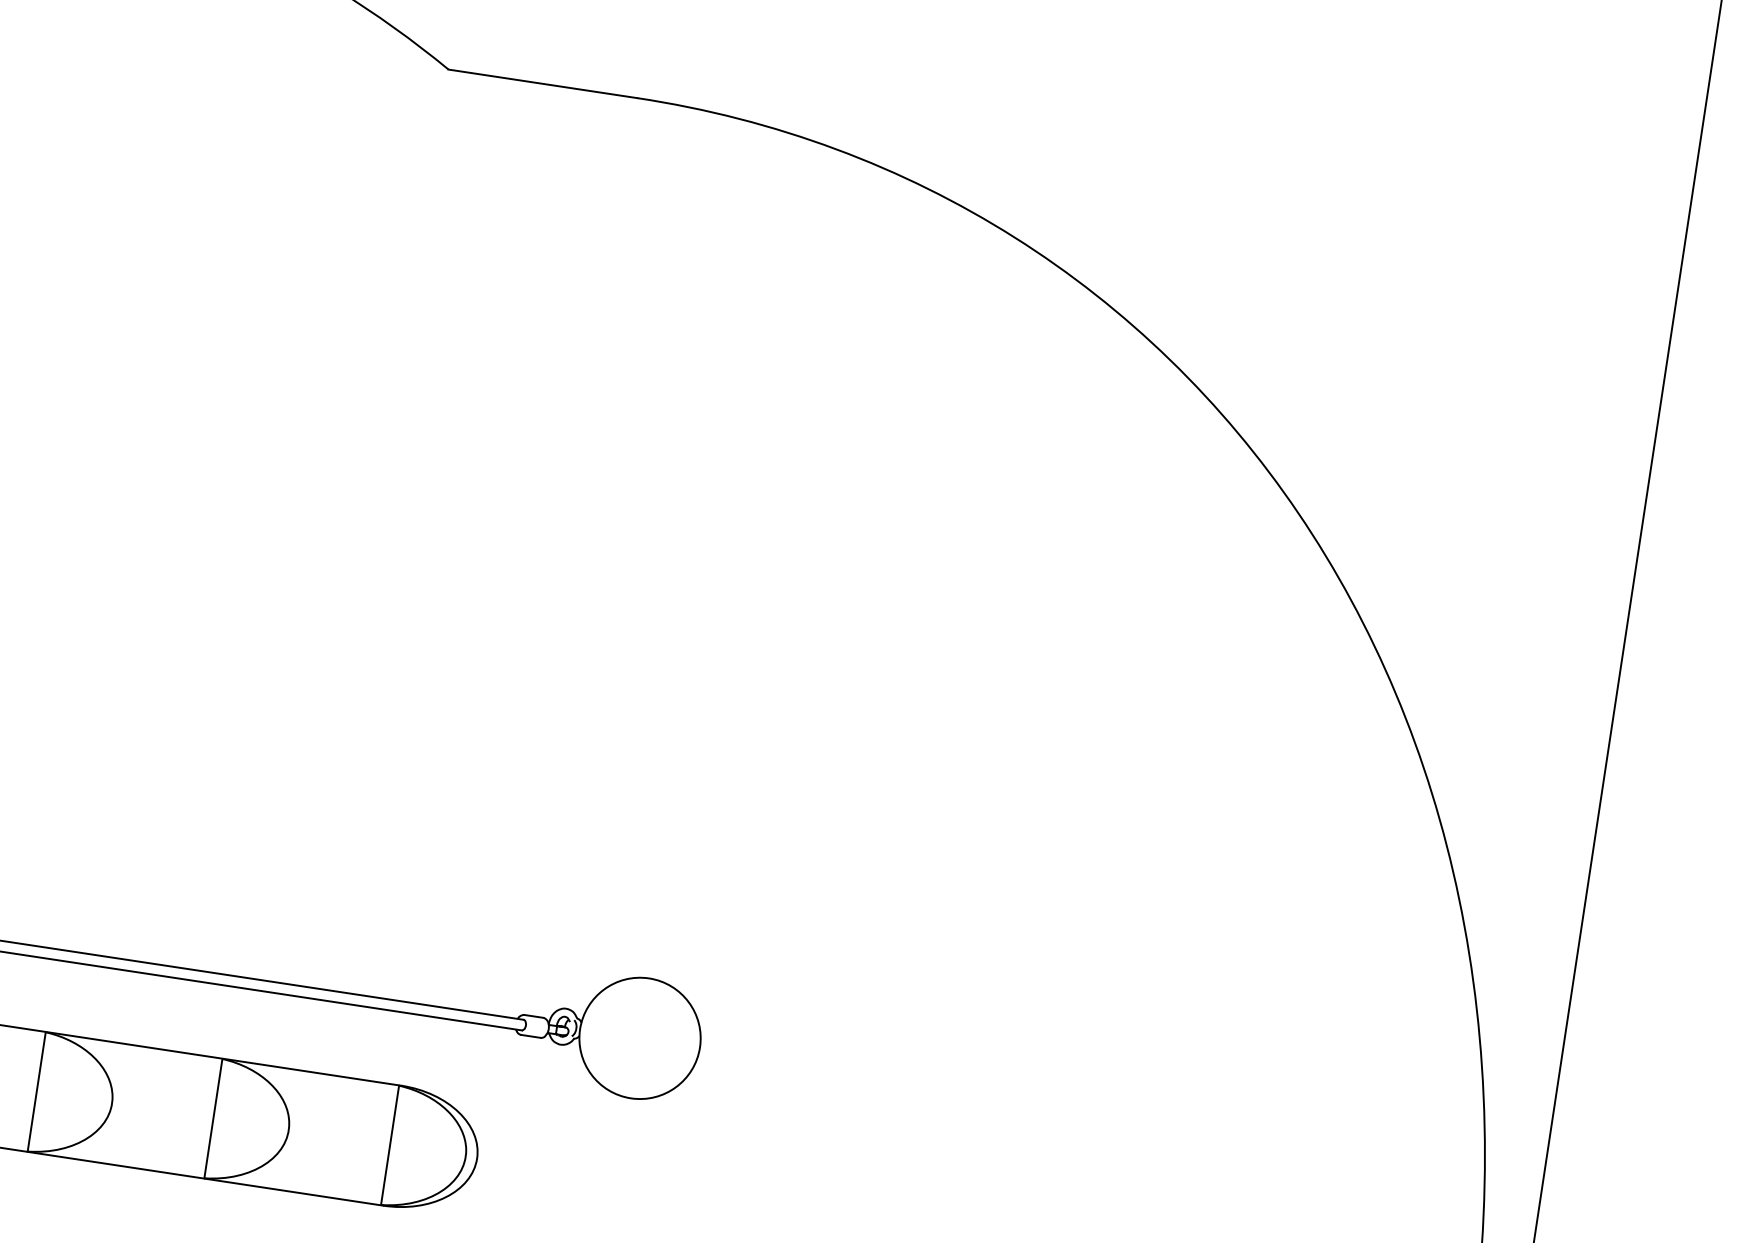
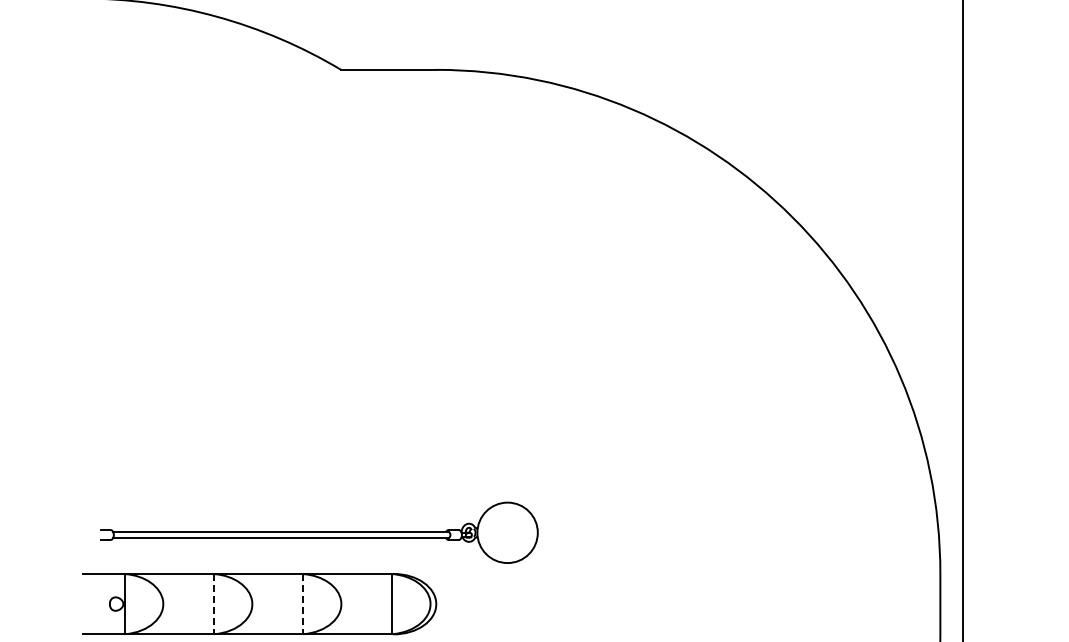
line: (36, 1092) -> (214, 604), solid -> dashed
line: (213, 1119) -> (303, 604), solid -> dashed

